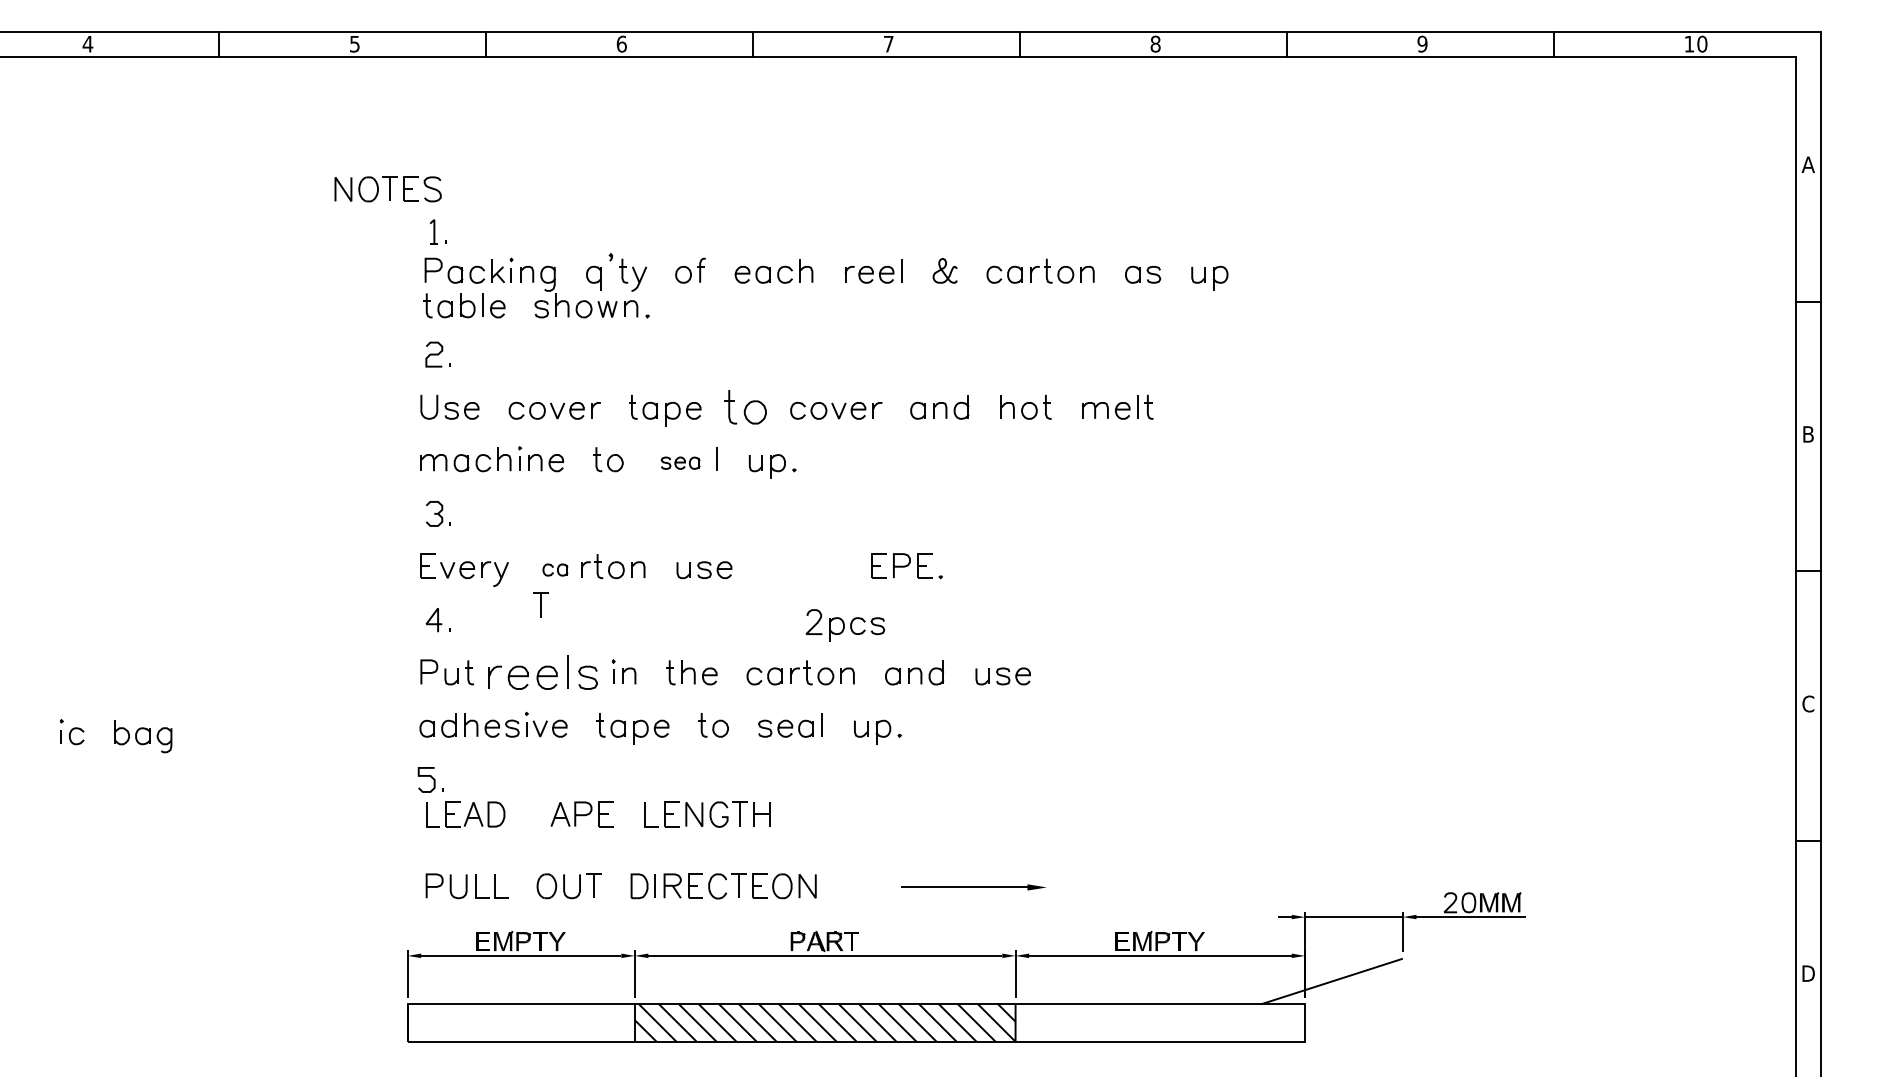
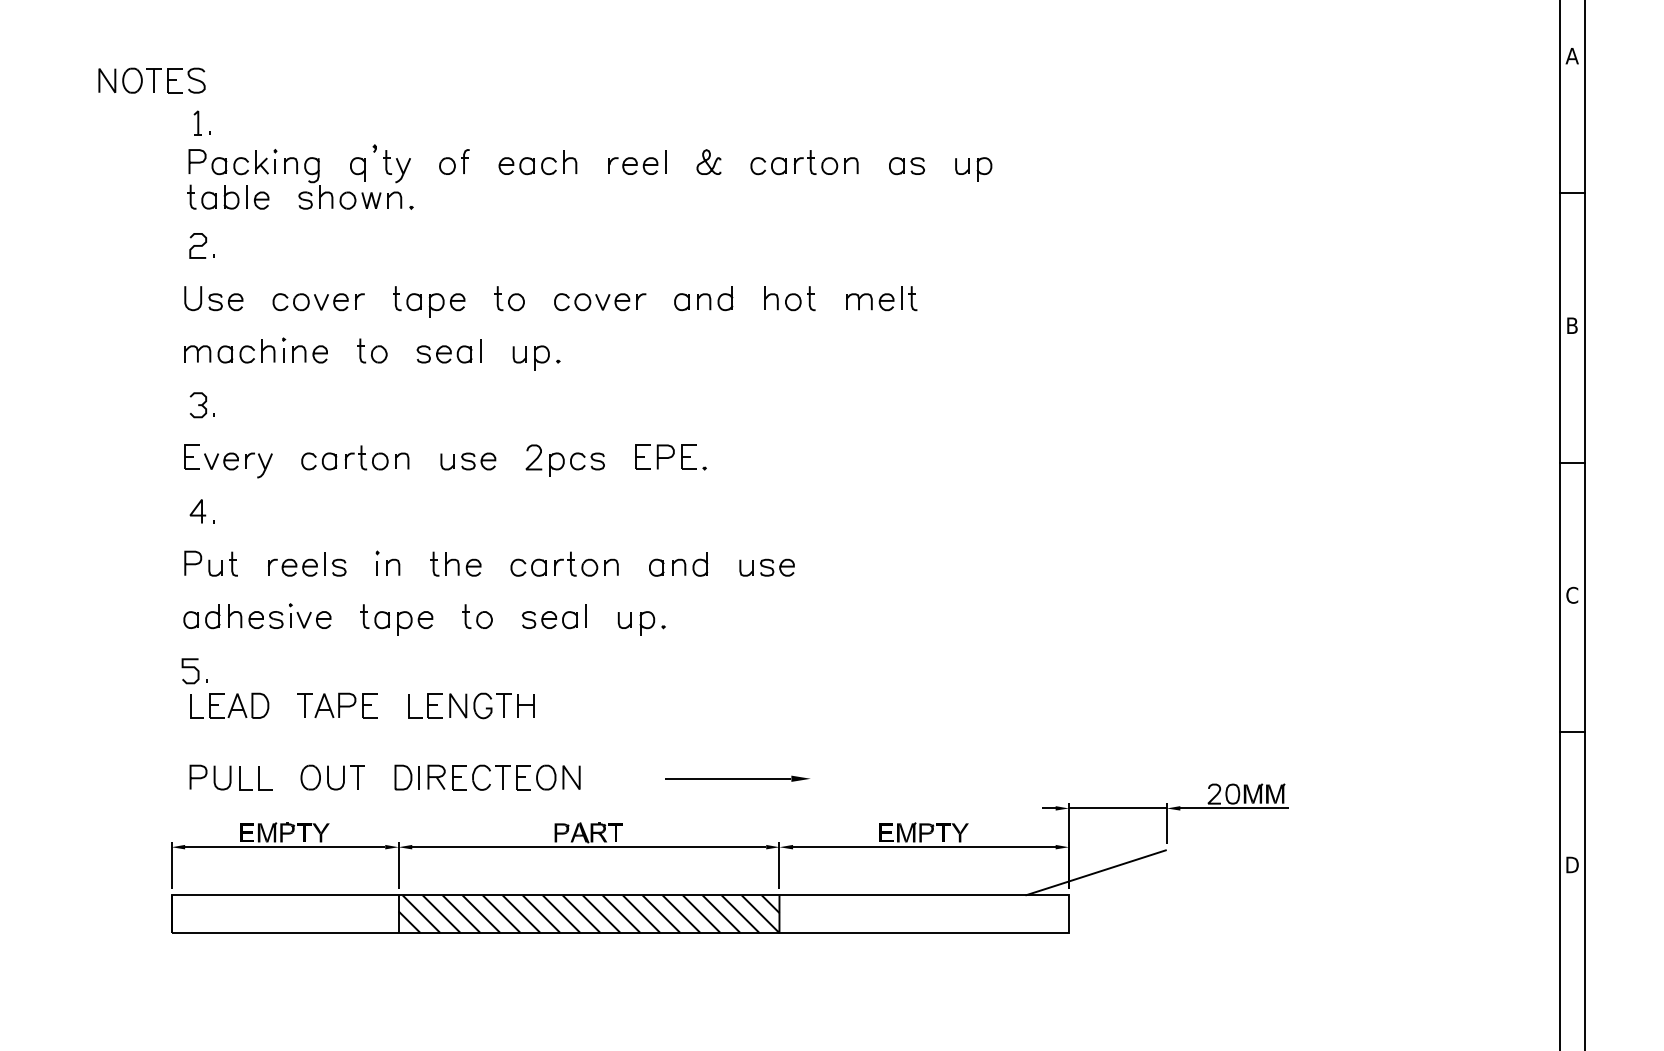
part: (745, 406) -> (509, 297), size x0.71
part: (680, 463) -> (444, 354), size x1.43
part: (555, 569) -> (319, 460), size x1.43
part: (540, 604) -> (304, 704), moved
part: (845, 625) -> (565, 460), moved
part: (543, 672) -> (307, 563), size x0.71

